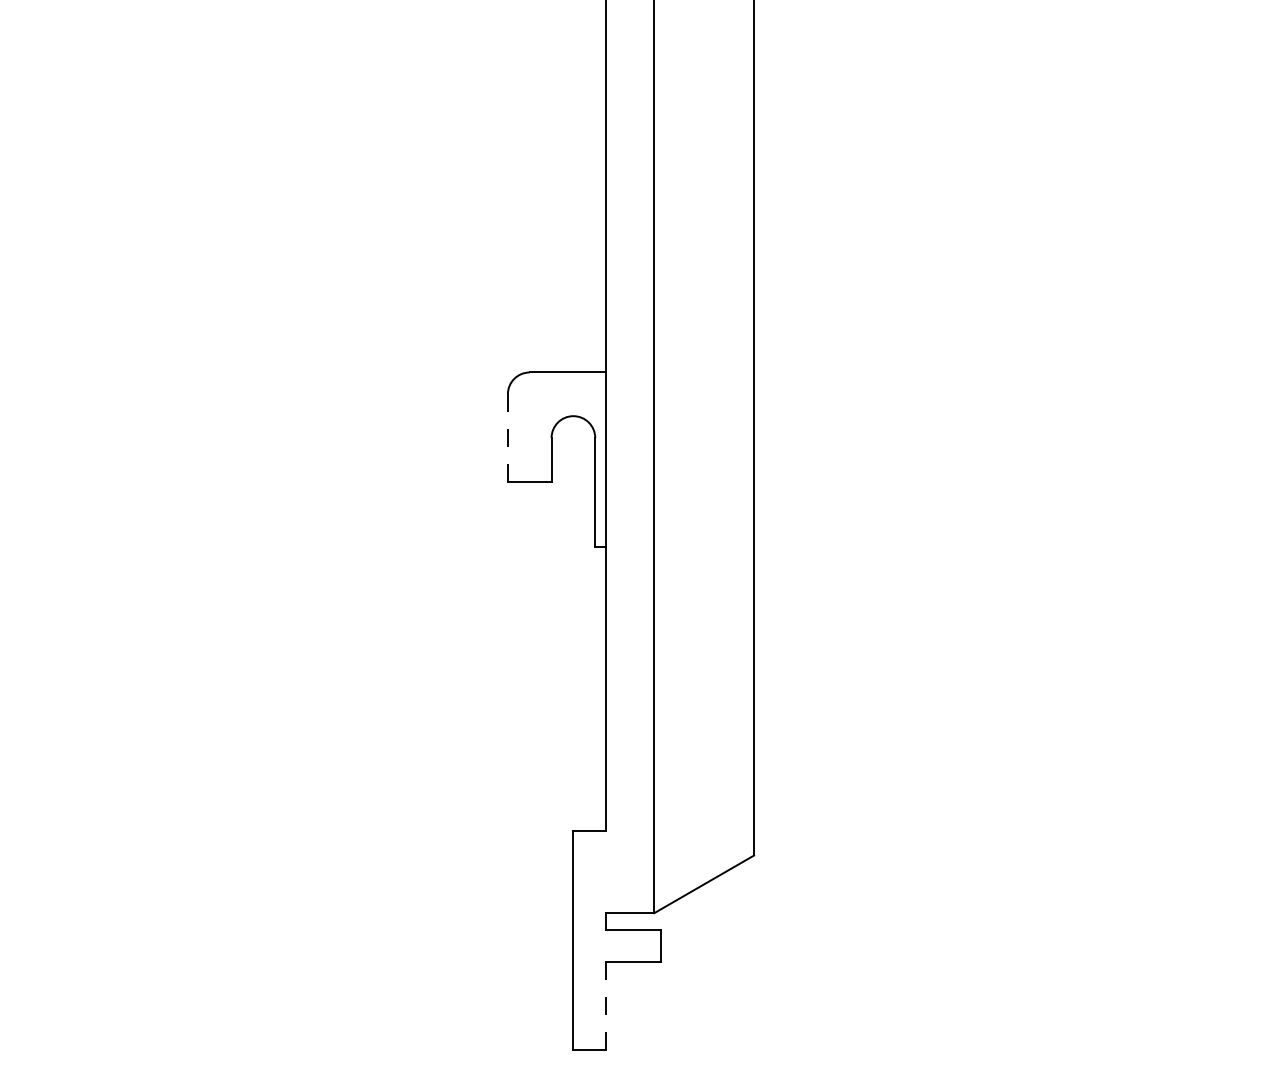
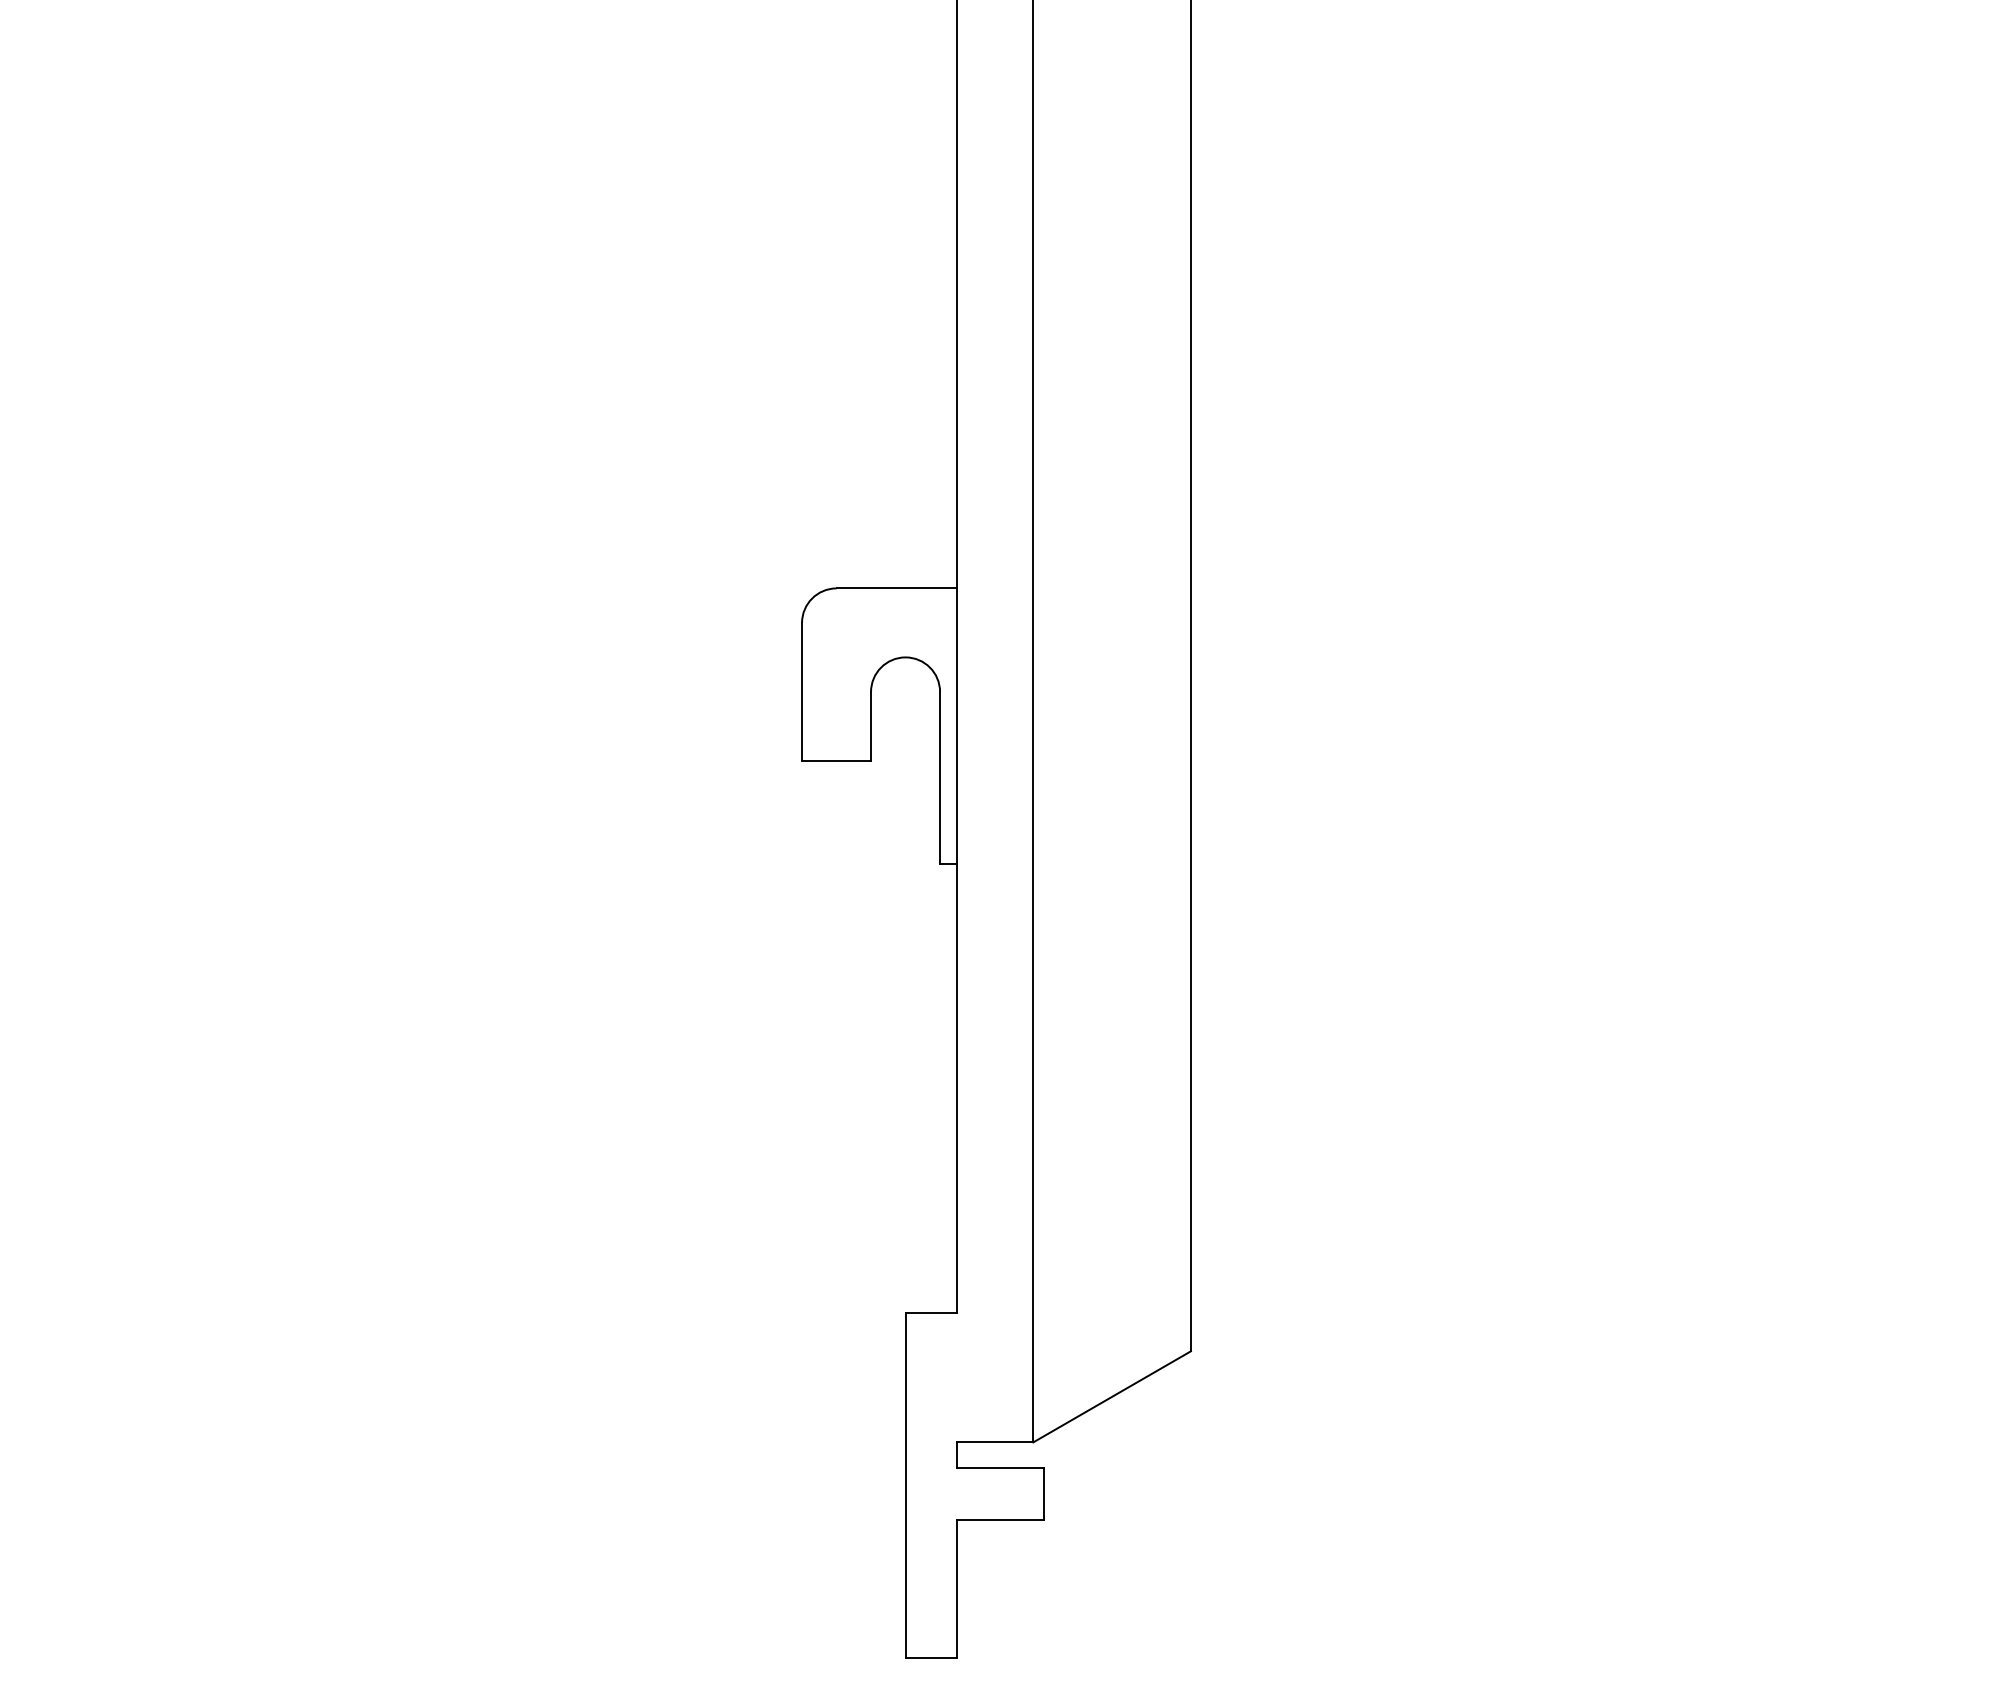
line: (507, 438) -> (801, 692), dashed -> solid
line: (606, 1005) -> (957, 1588), dashed -> solid

